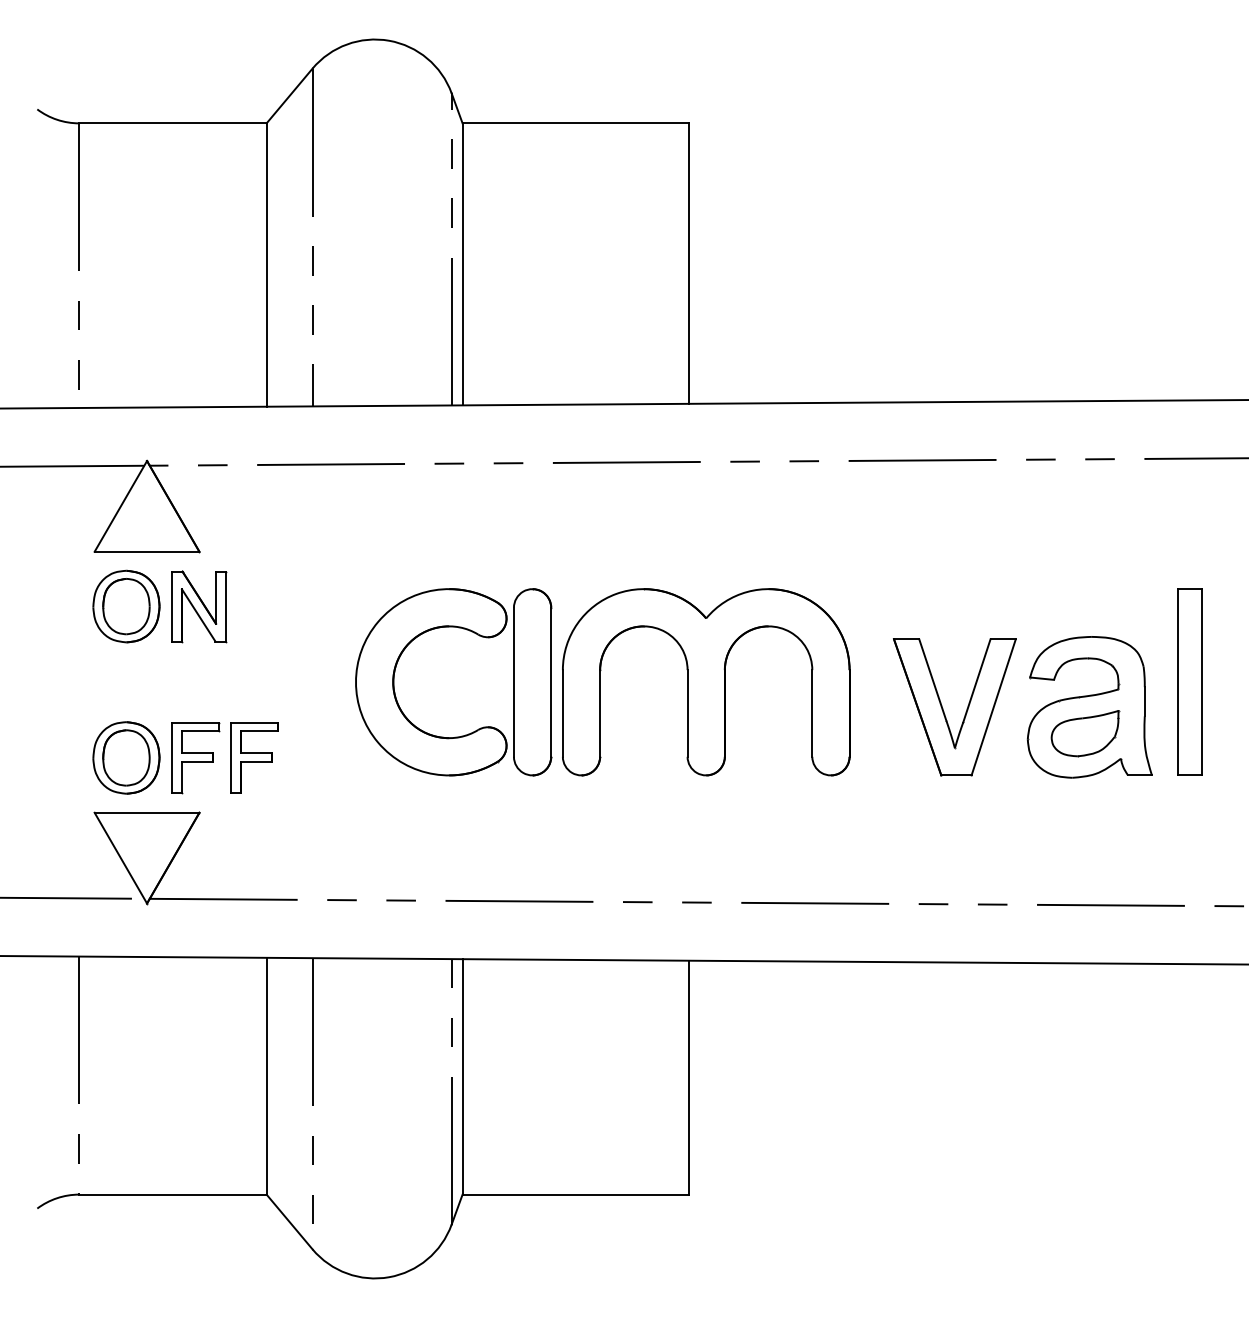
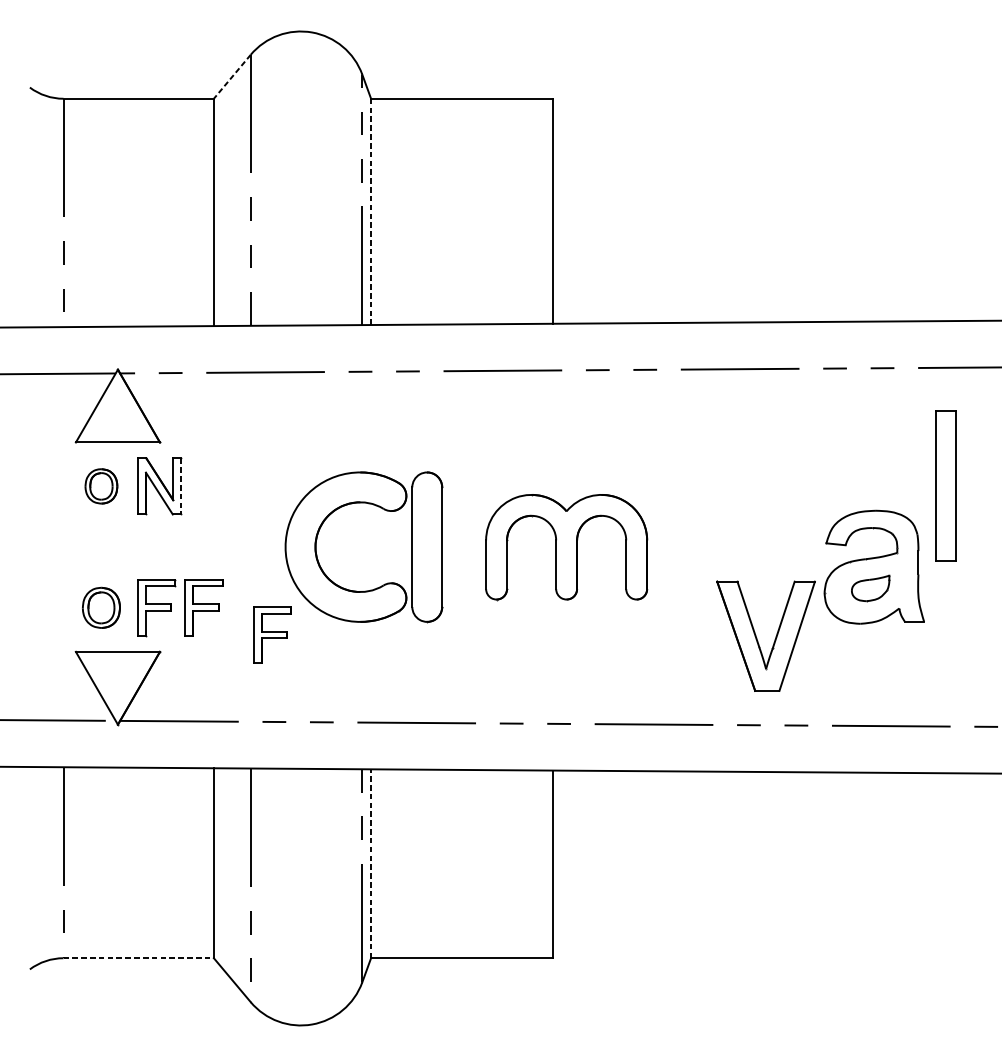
line: (289, 96) -> (232, 77), solid -> dashed
line: (462, 263) -> (371, 211), solid -> dashed
part: (126, 606) -> (101, 486), size x0.6
line: (225, 606) -> (180, 486), solid -> dashed
part: (1189, 681) -> (945, 485), moved
part: (706, 682) -> (566, 547), size x0.7
part: (944, 711) -> (757, 639), moved
part: (1085, 733) -> (870, 588), size x0.7
part: (126, 757) -> (101, 607), size x0.7
part: (339, 791) -> (272, 634), added
line: (462, 1076) -> (371, 863), solid -> dashed
line: (172, 1194) -> (138, 958), solid -> dashed

